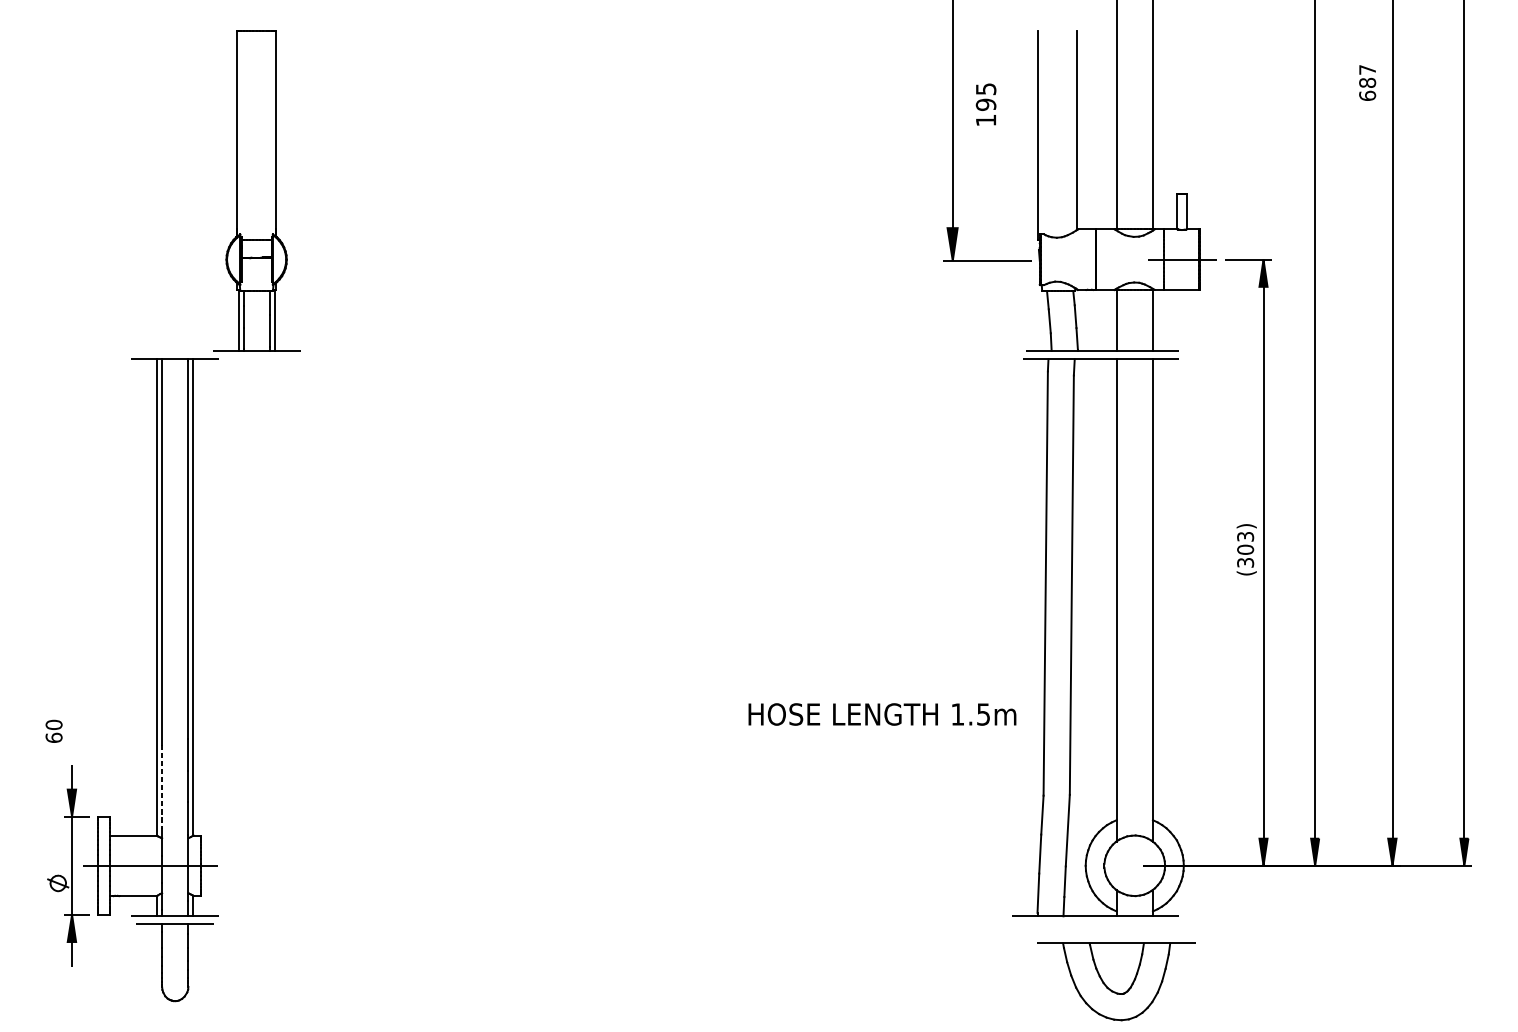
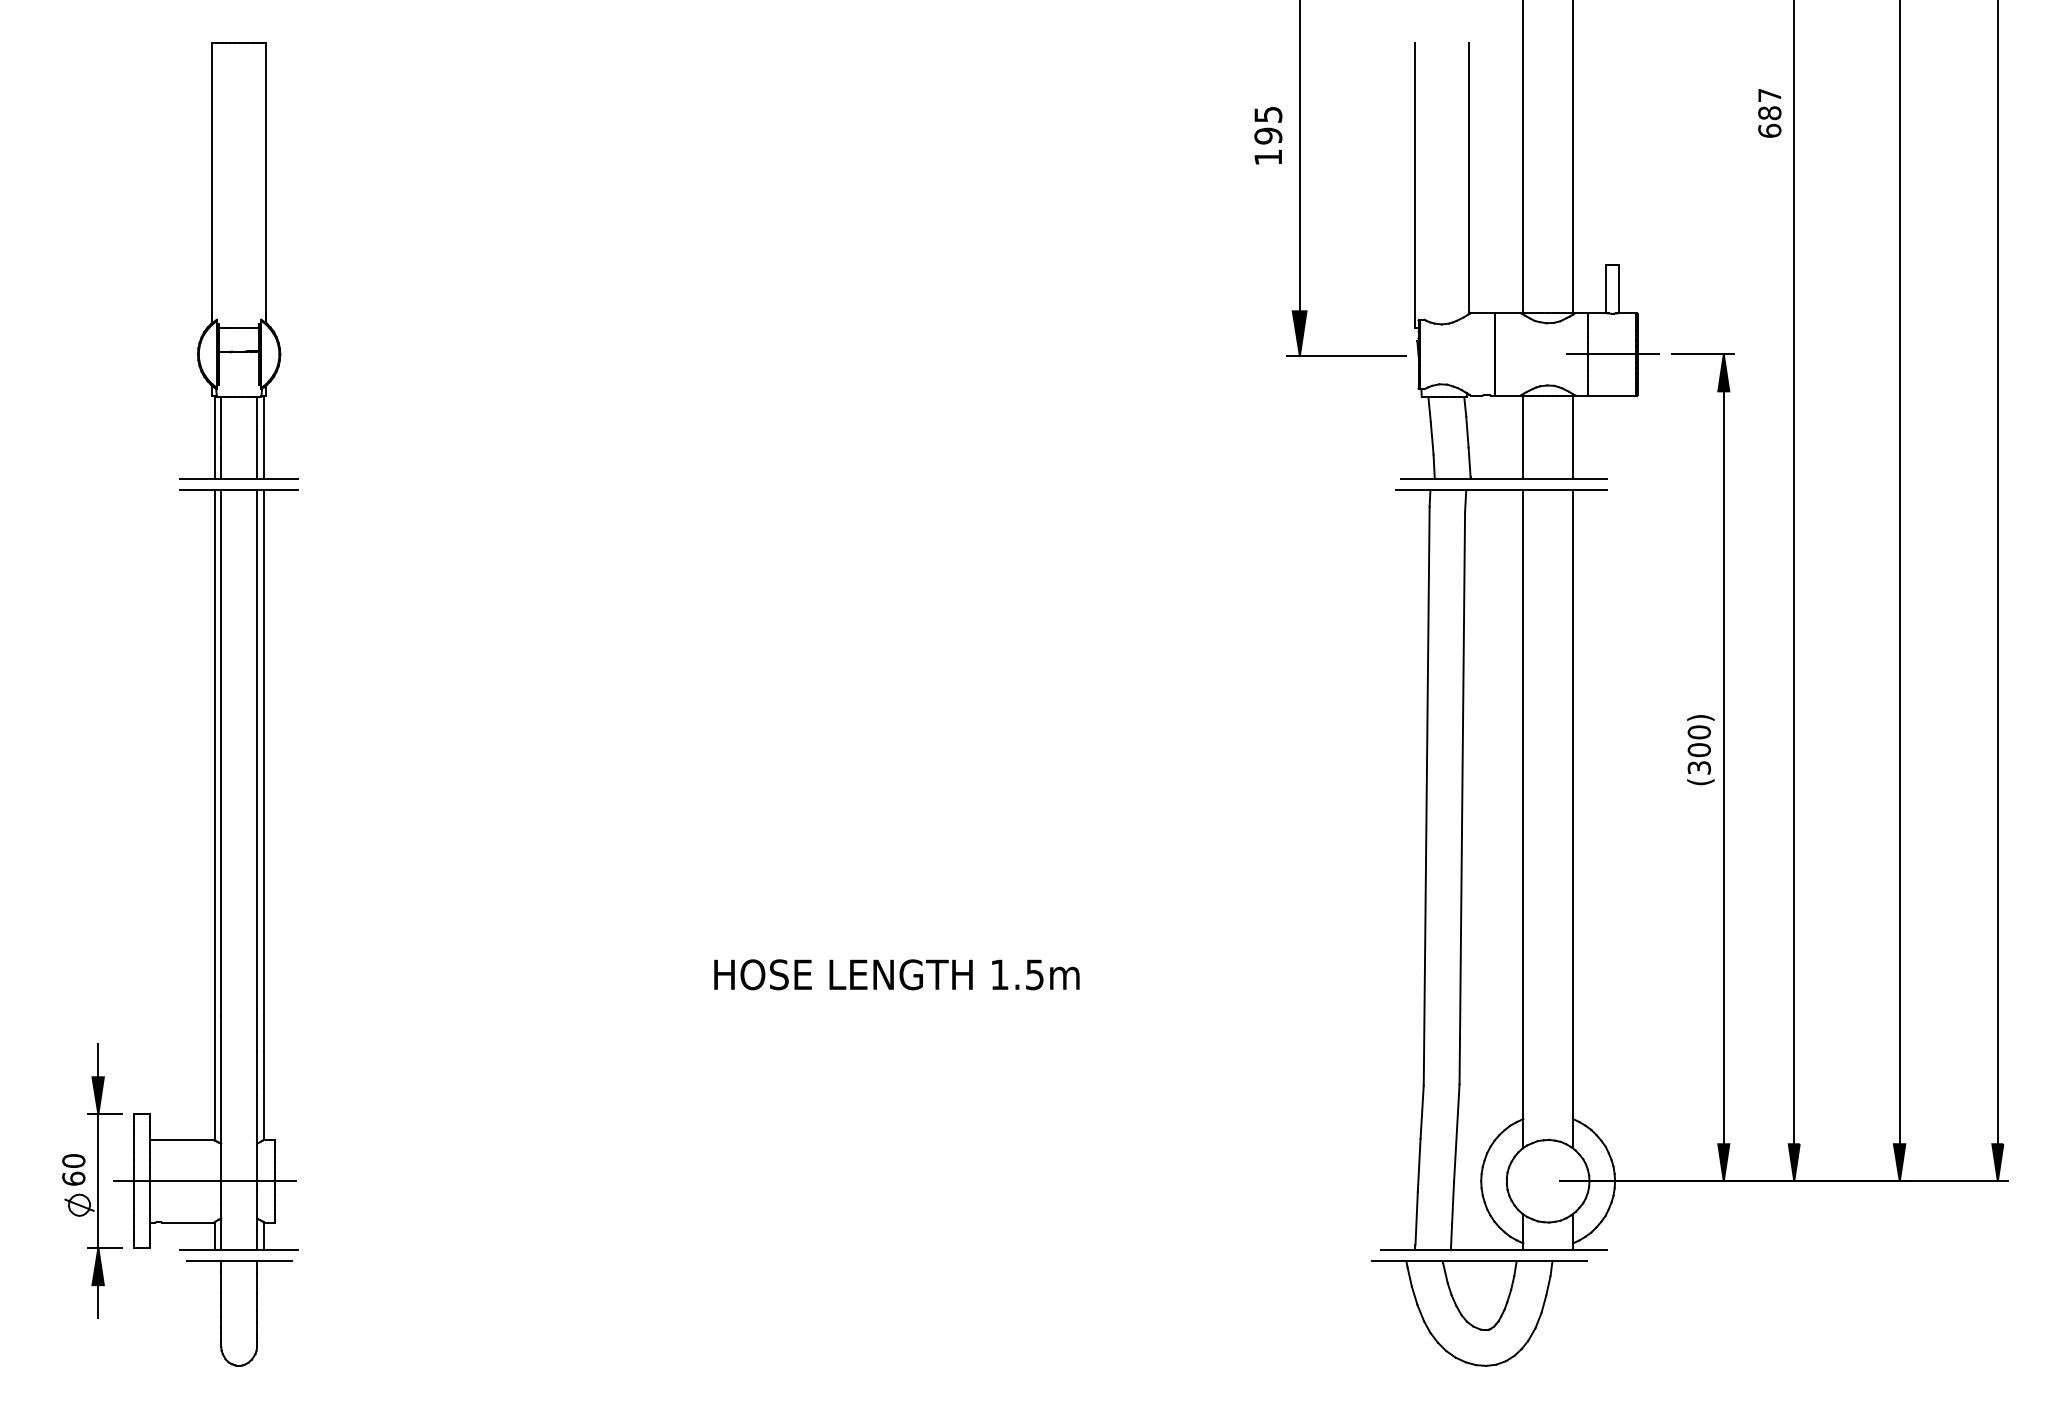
text: (1367, 83) -> (1769, 113), moved
text: (986, 104) -> (1268, 135), moved
part: (256, 190) -> (238, 260), moved
text: (1244, 536) -> (1698, 732), (303) -> (300)
text: (882, 714) -> (896, 974), moved
text: (53, 731) -> (73, 1169), moved
line: (162, 786) -> (221, 1073), dashed -> solid
part: (1116, 981) -> (1479, 1313), moved

